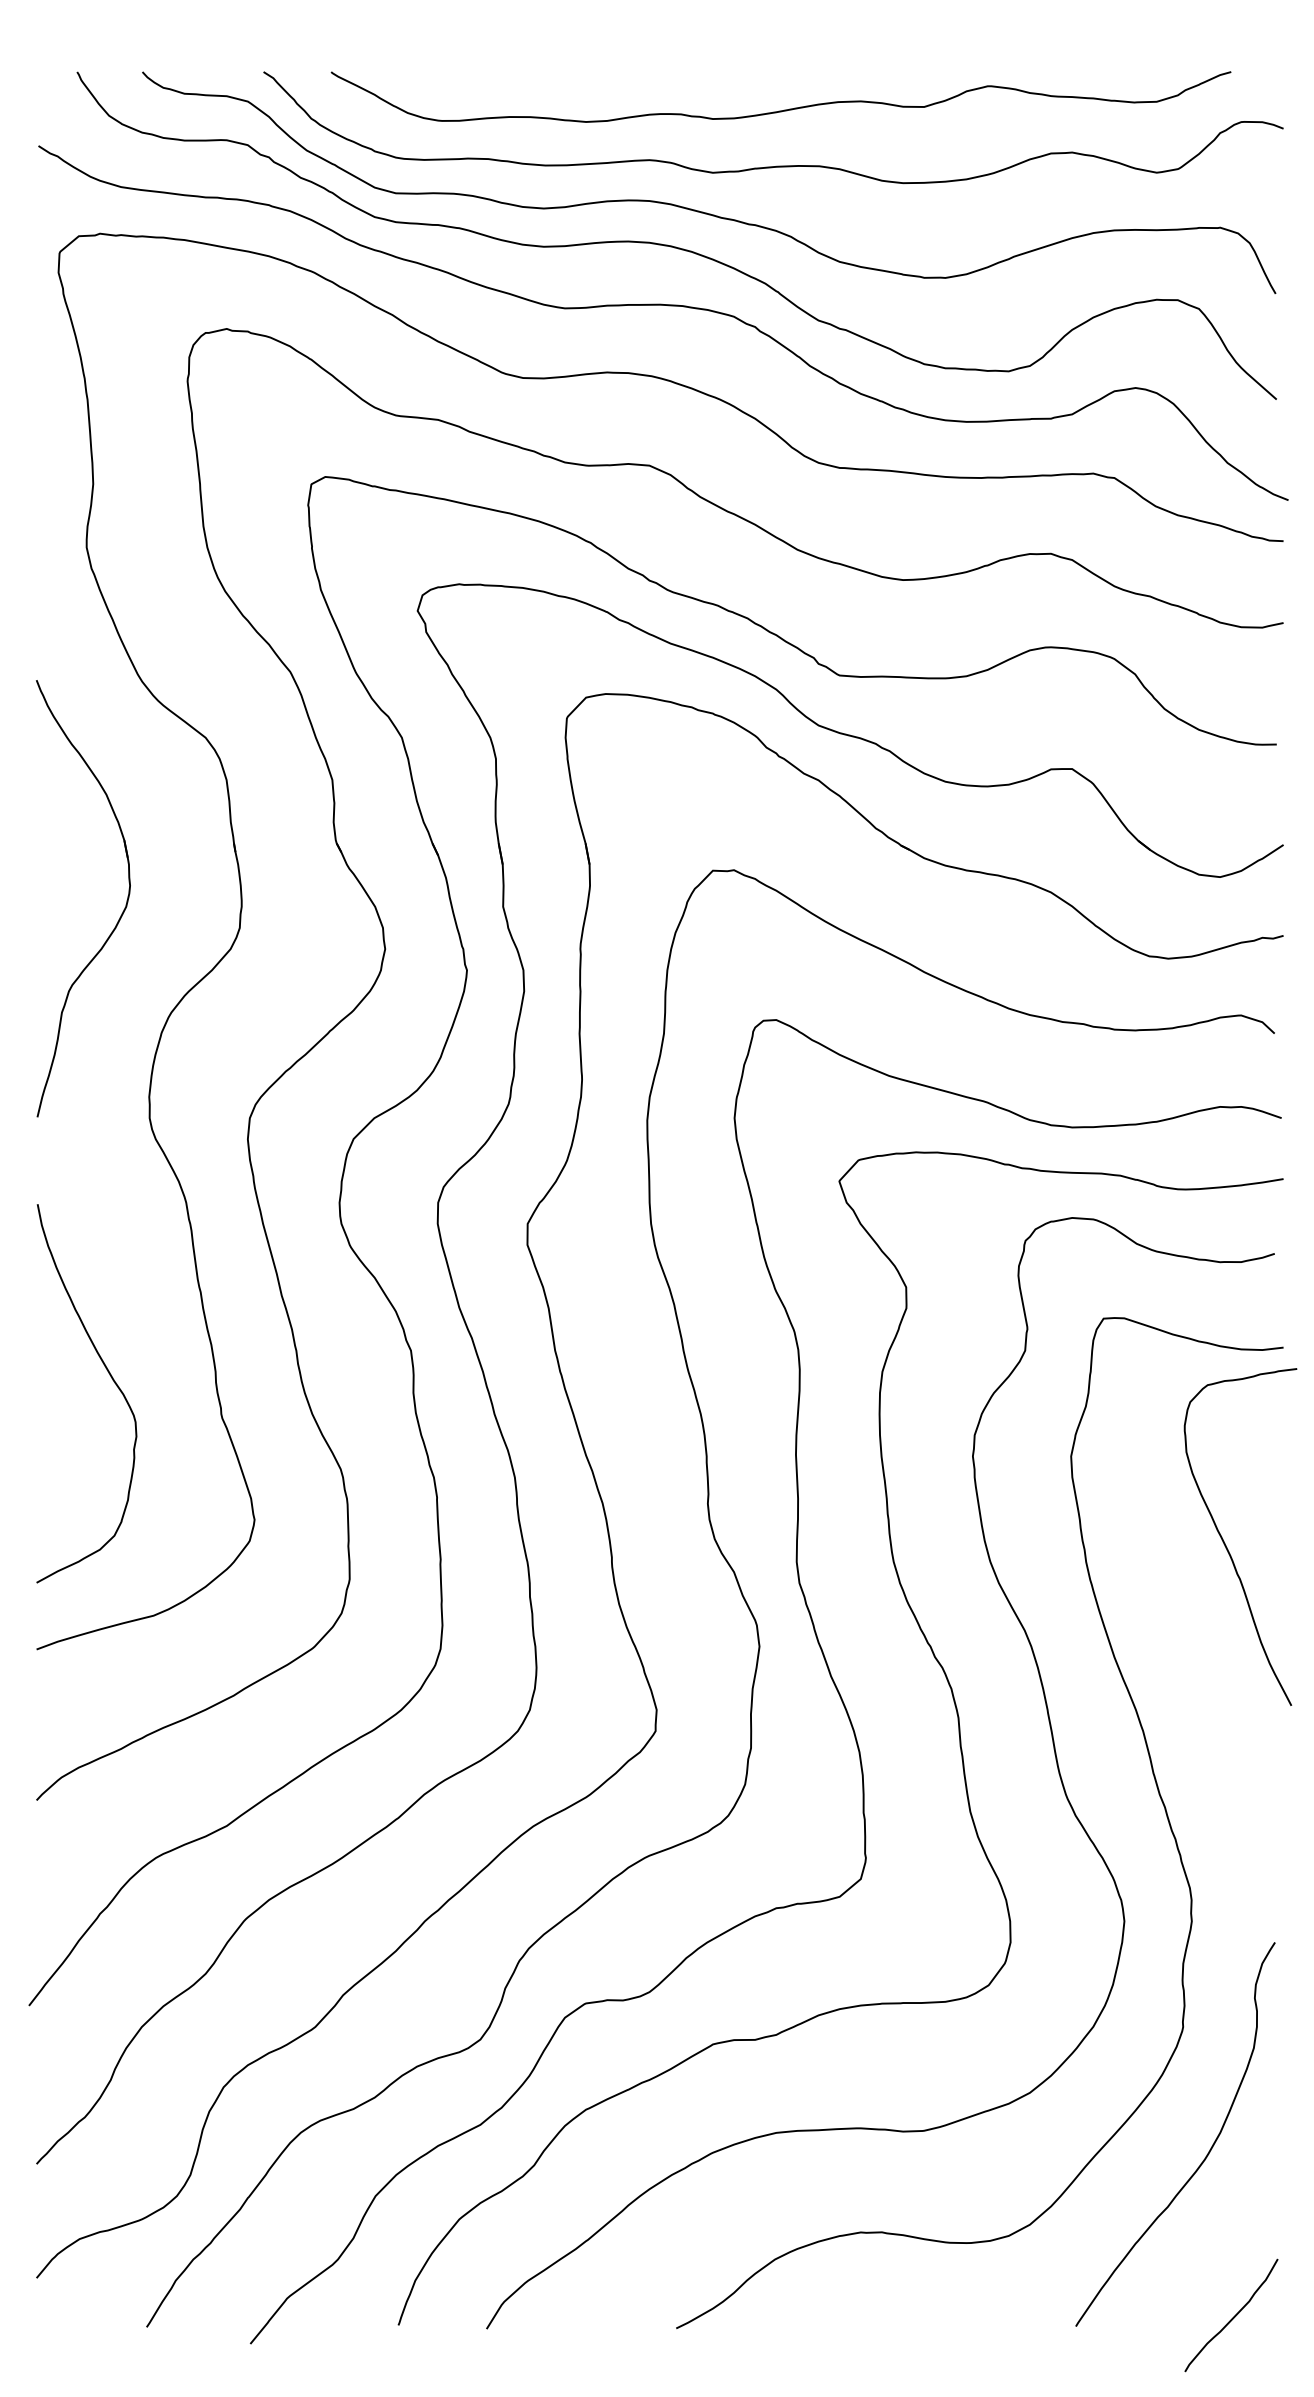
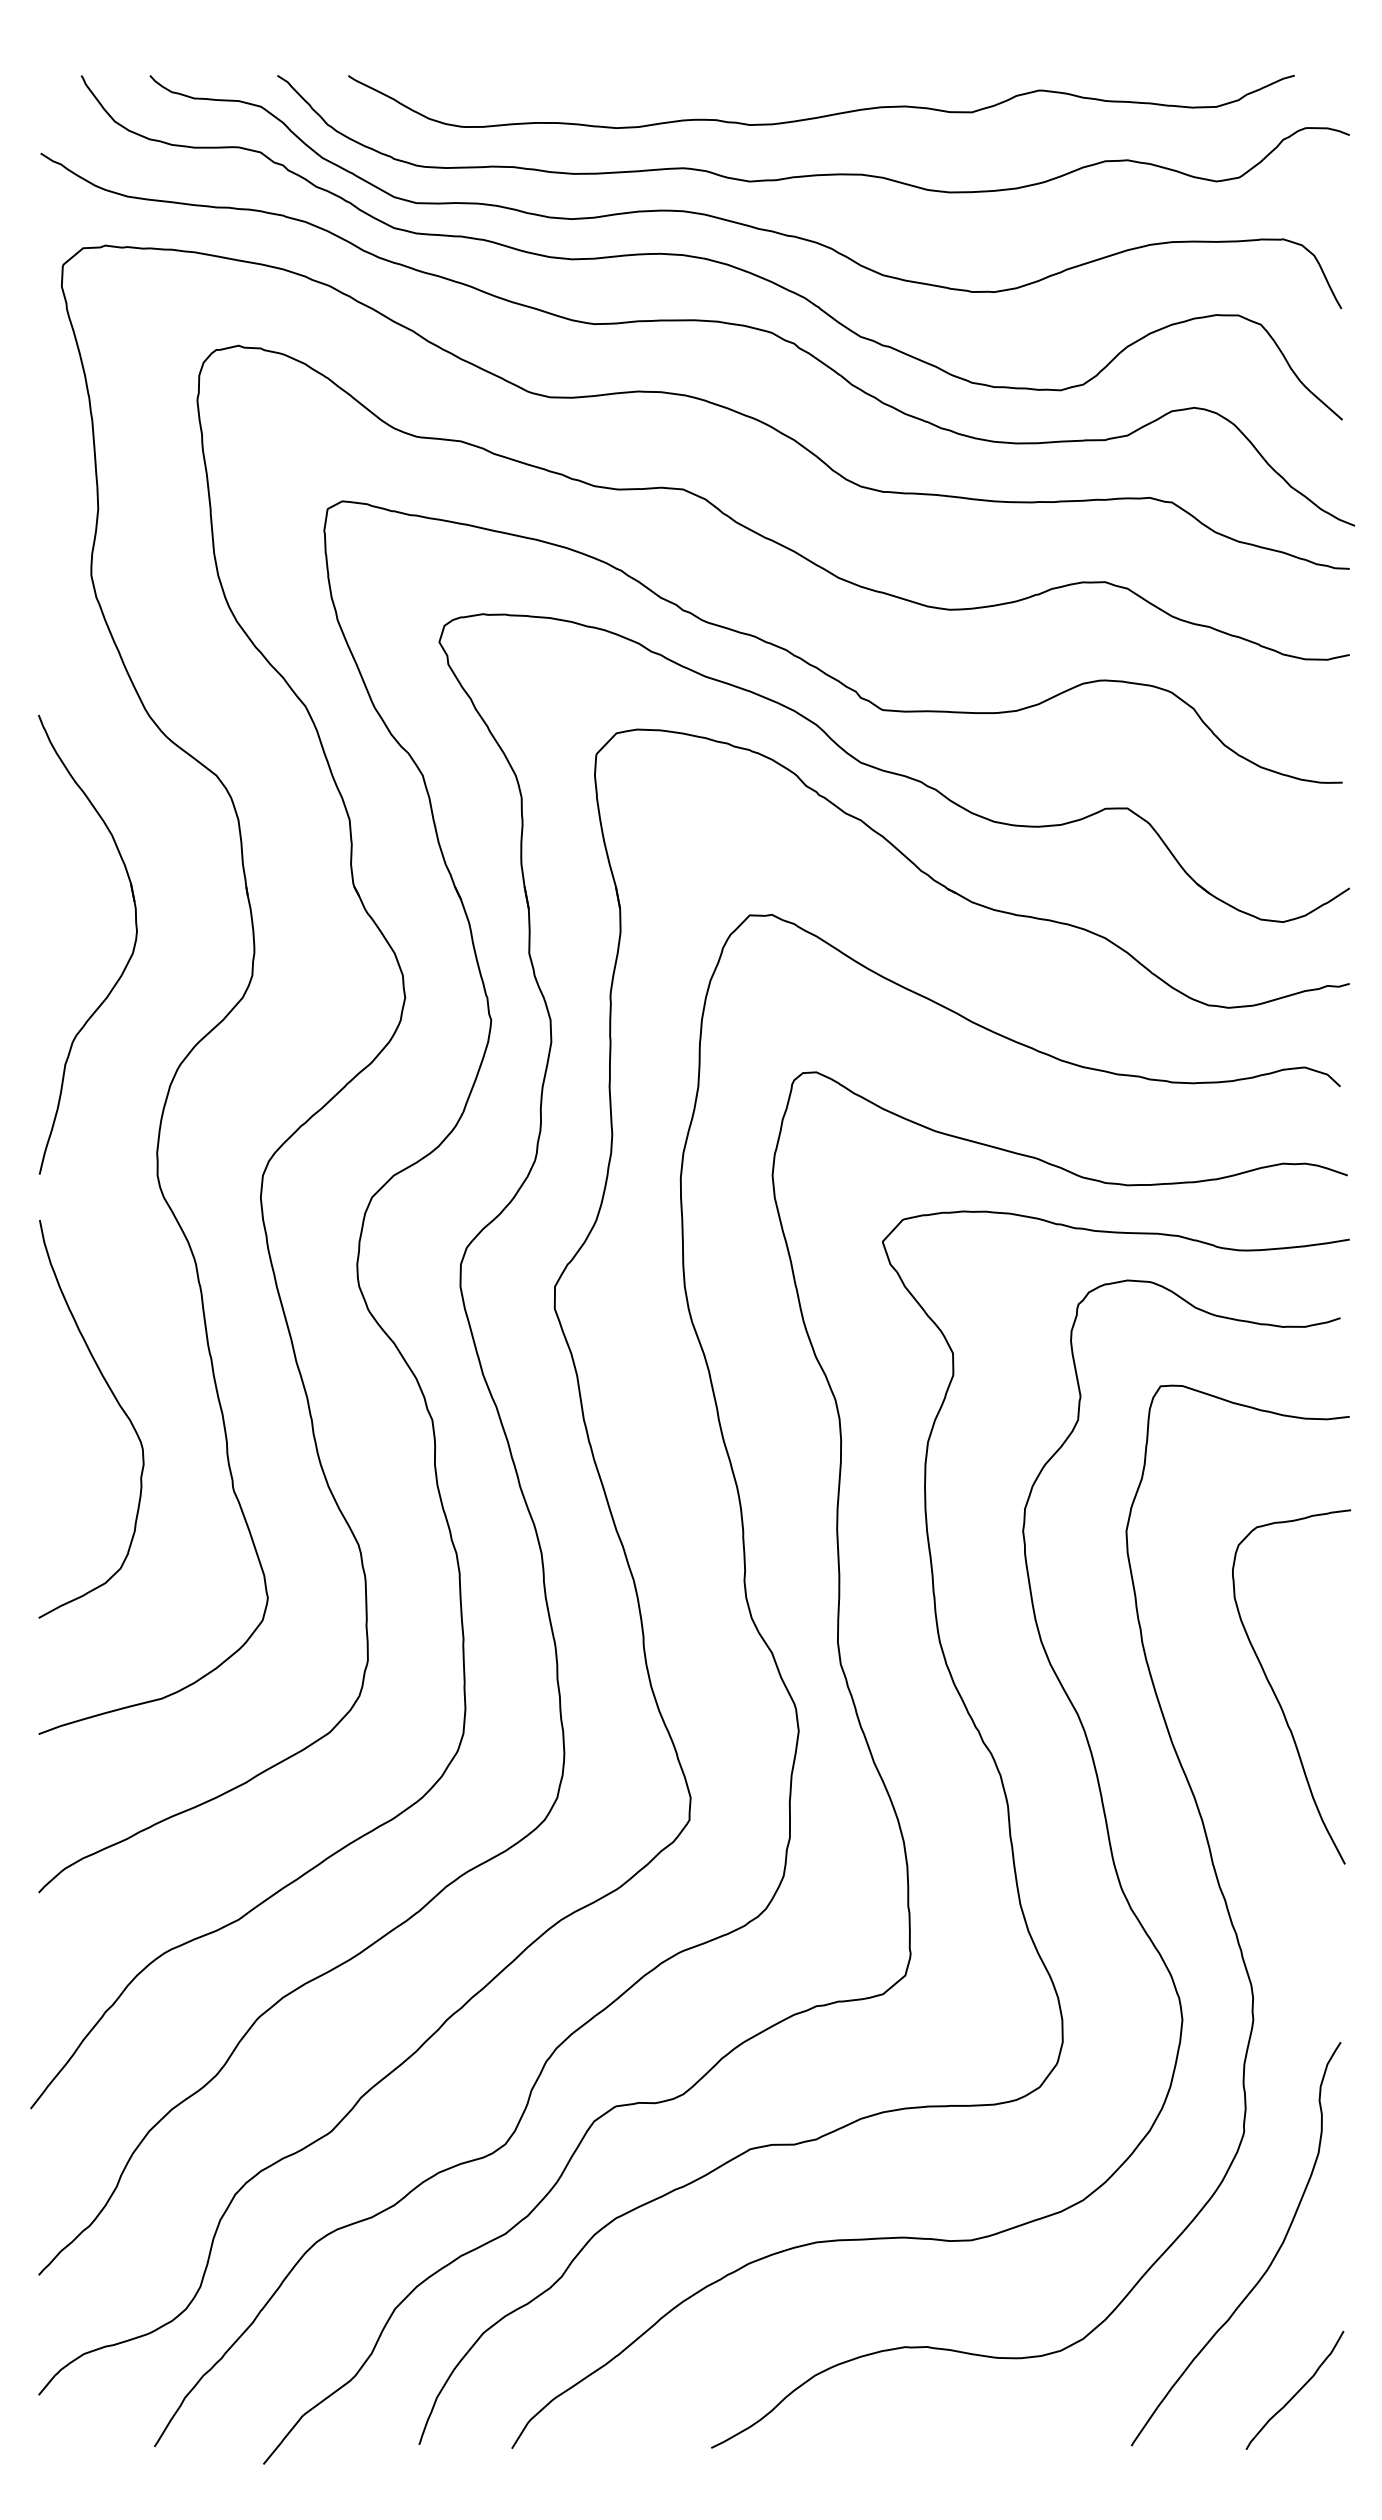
curve: (112, 1380) -> (118, 1405), moved
curve: (1225, 1543) -> (1275, 1693), moved
curve: (1232, 2317) -> (1296, 2392), moved

